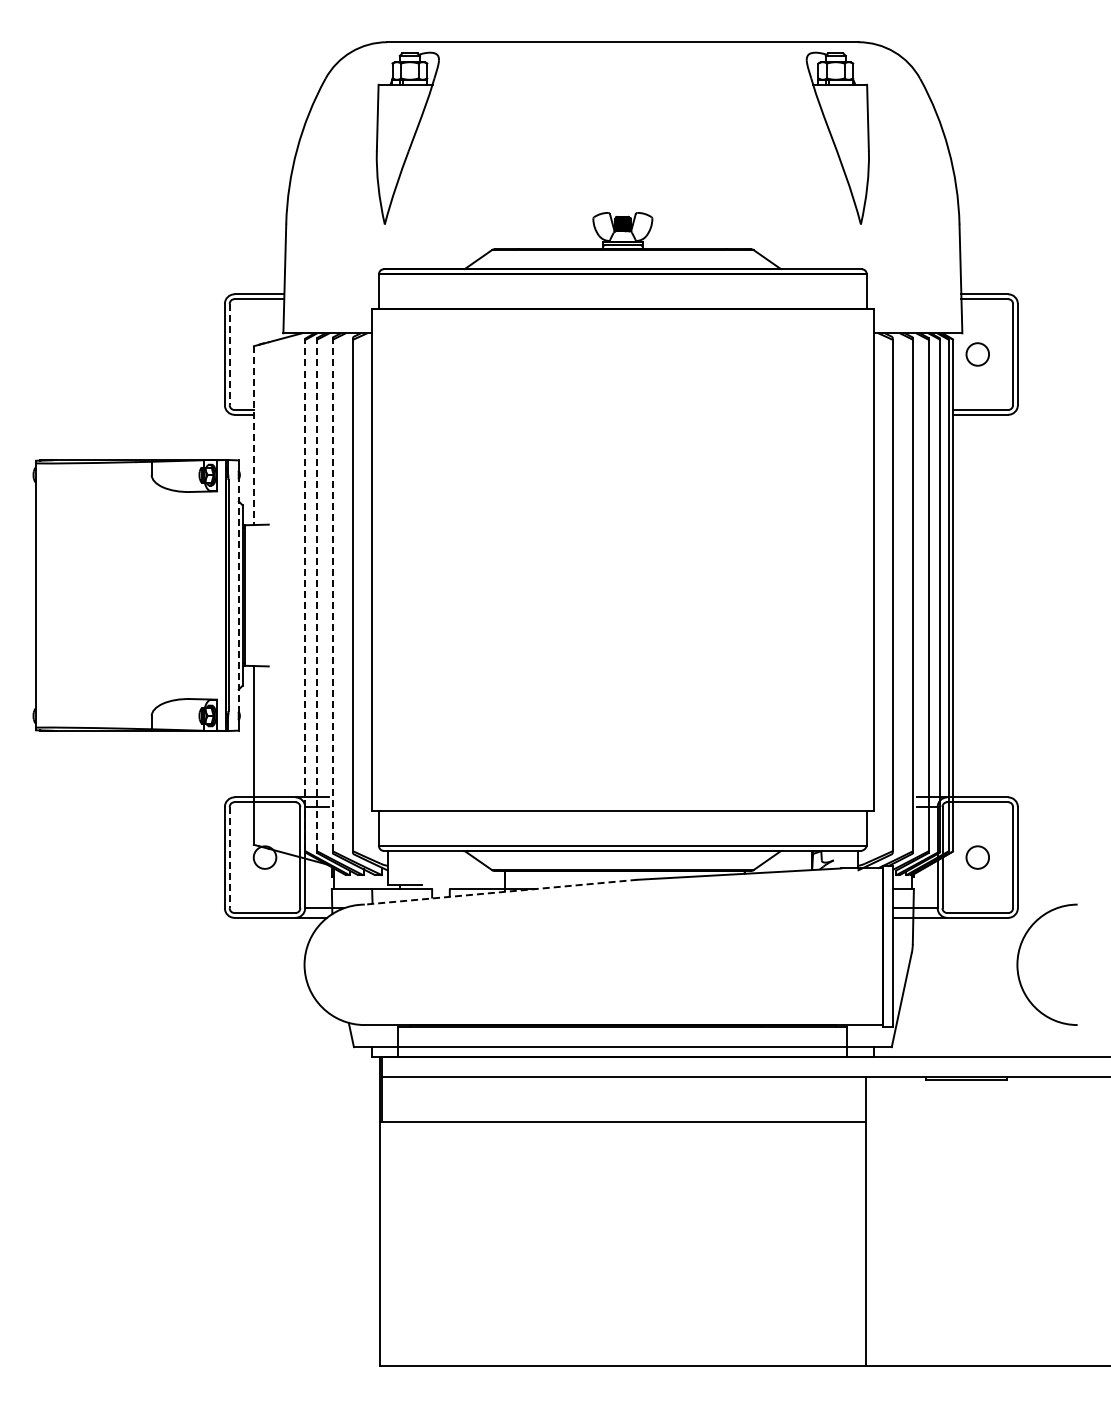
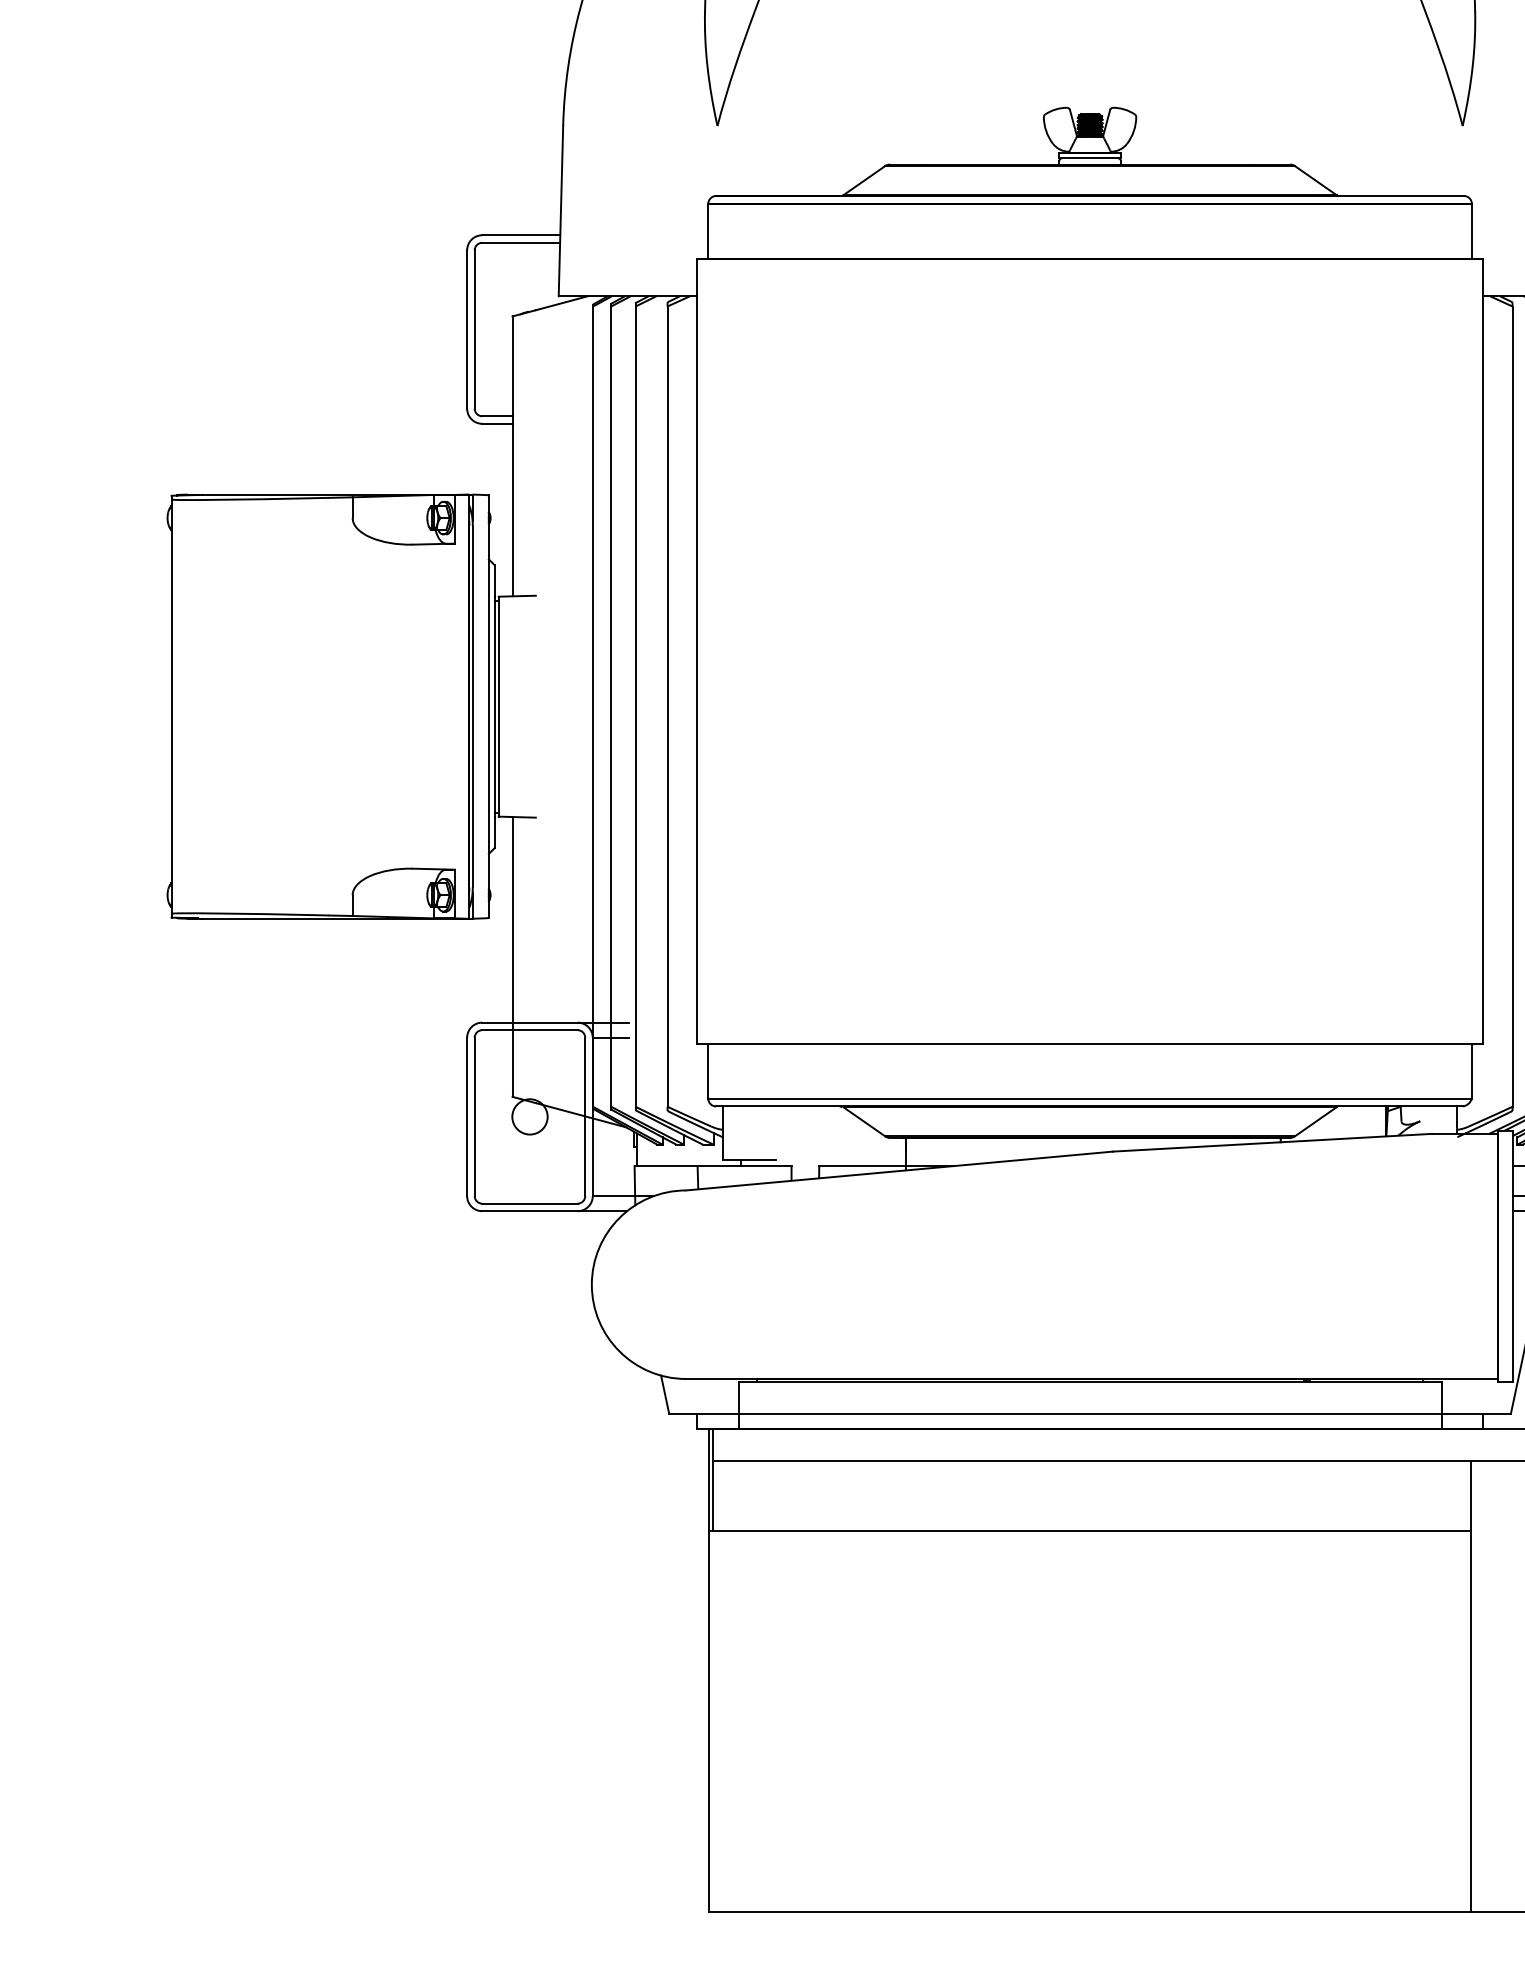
line: (229, 354) -> (474, 329), dashed -> solid
line: (253, 436) -> (511, 457), dashed -> solid
line: (238, 595) -> (488, 706), dashed -> solid
line: (305, 595) -> (593, 706), dashed -> solid
line: (316, 595) -> (610, 706), dashed -> solid
line: (332, 595) -> (635, 706), dashed -> solid
line: (229, 857) -> (474, 1116), dashed -> solid
line: (501, 892) -> (900, 1171), dashed -> solid

